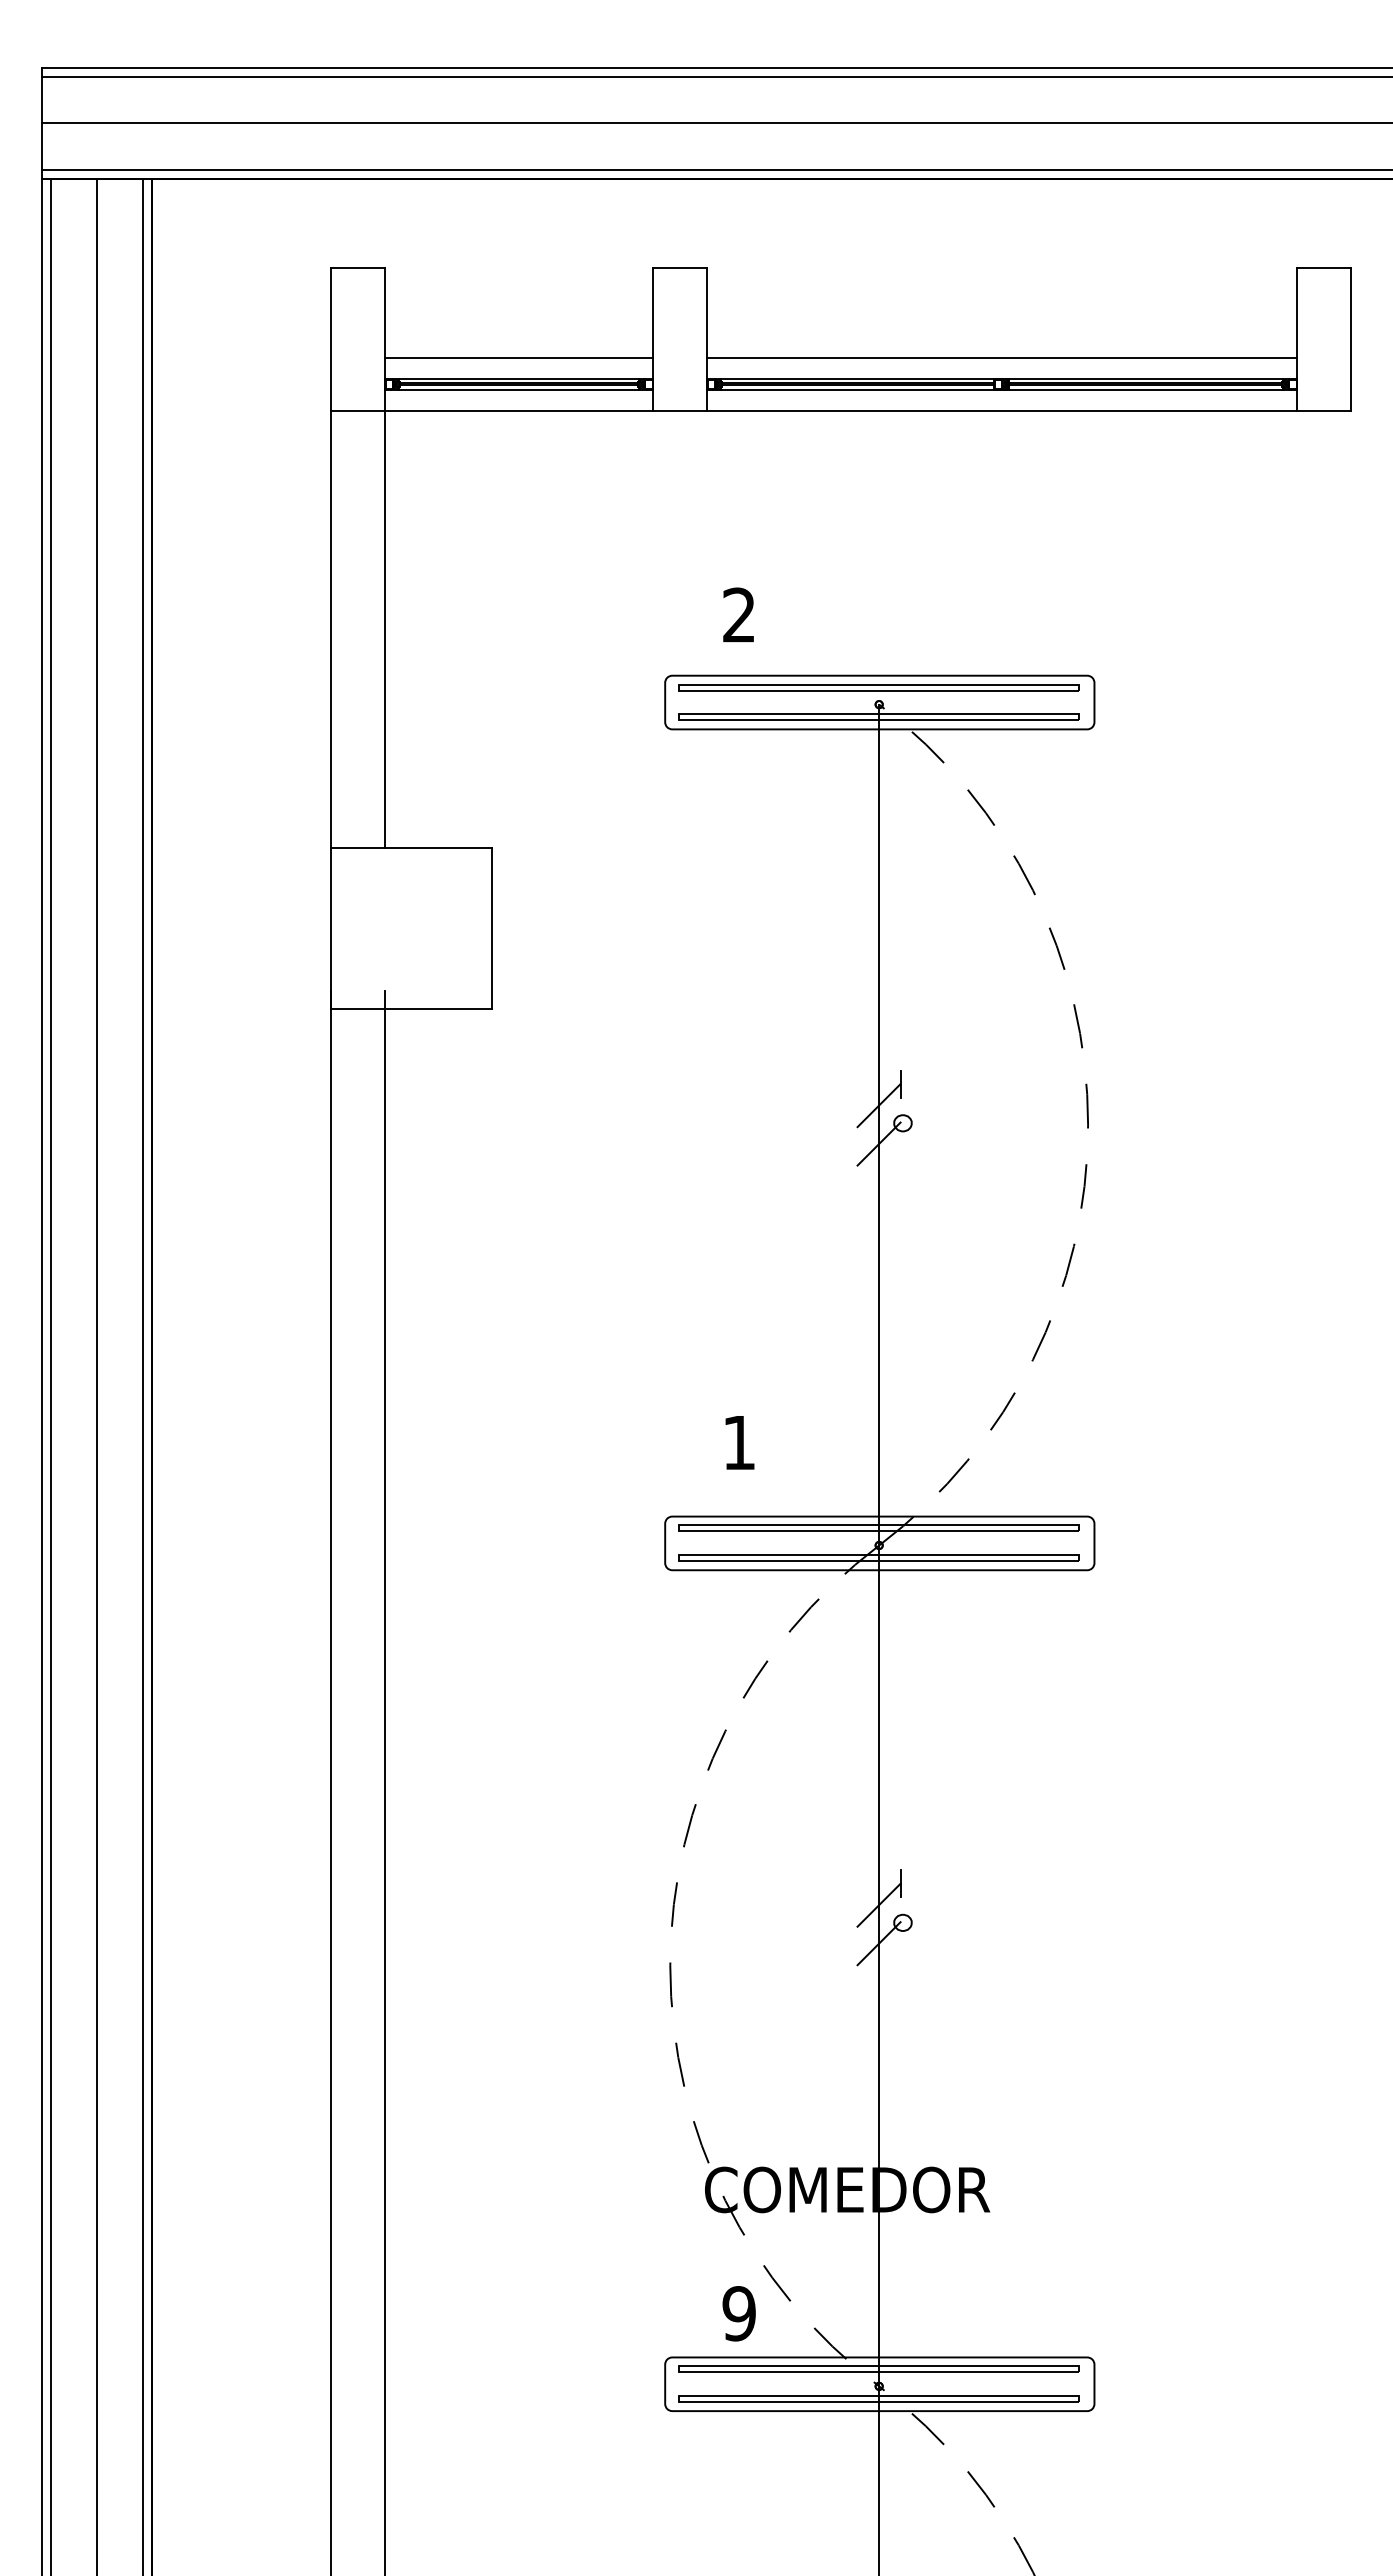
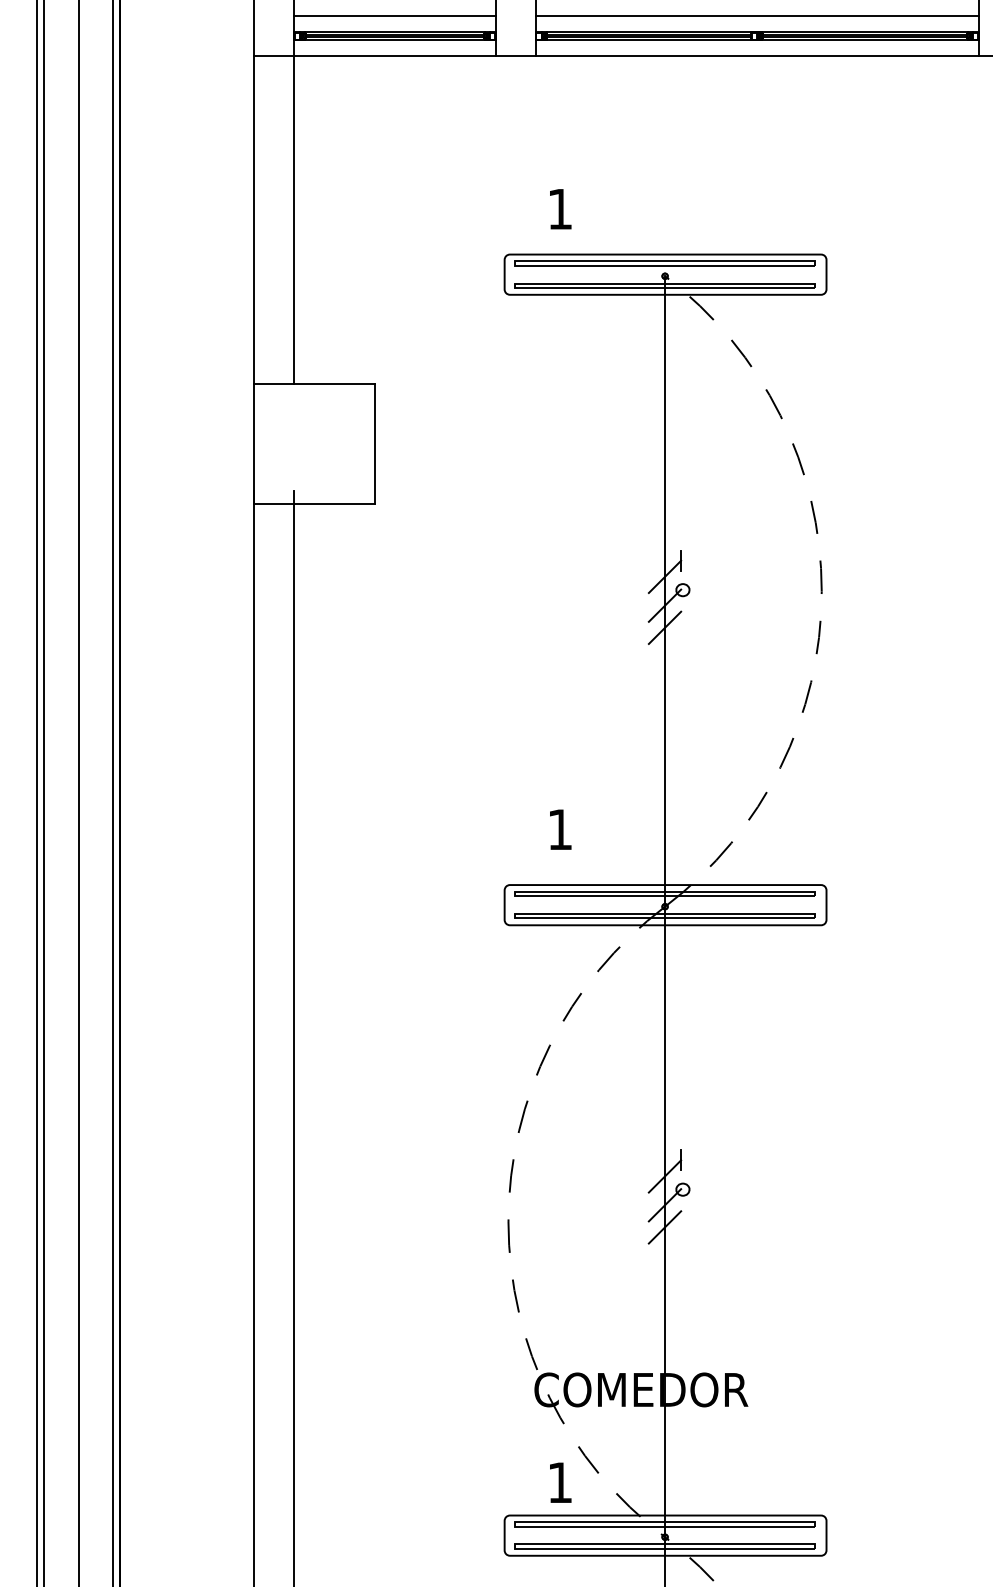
text: (738, 614) -> (559, 208), 2 -> 1
line: (878, 1173) -> (664, 627), added
line: (878, 1972) -> (664, 1226), added
text: (738, 2313) -> (559, 1482), 9 -> 1

